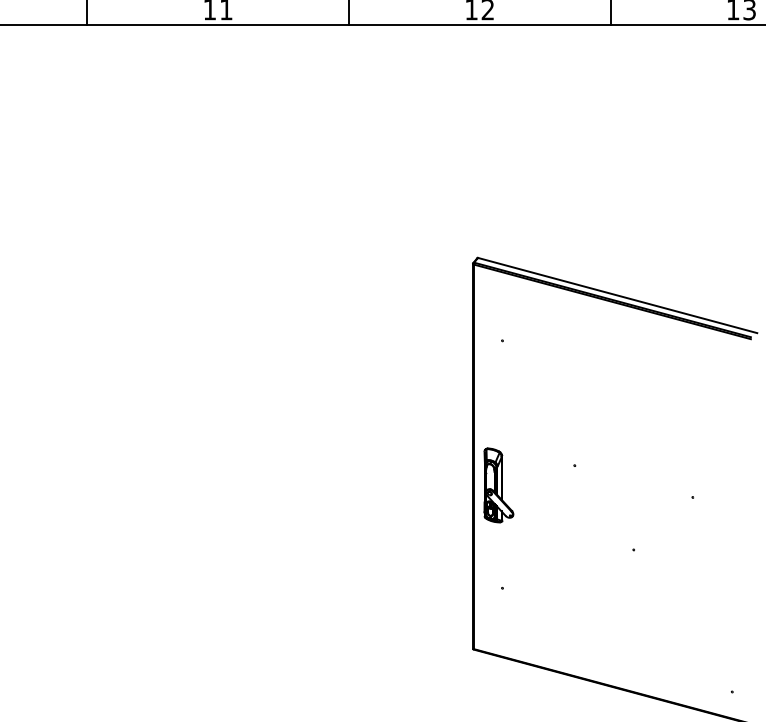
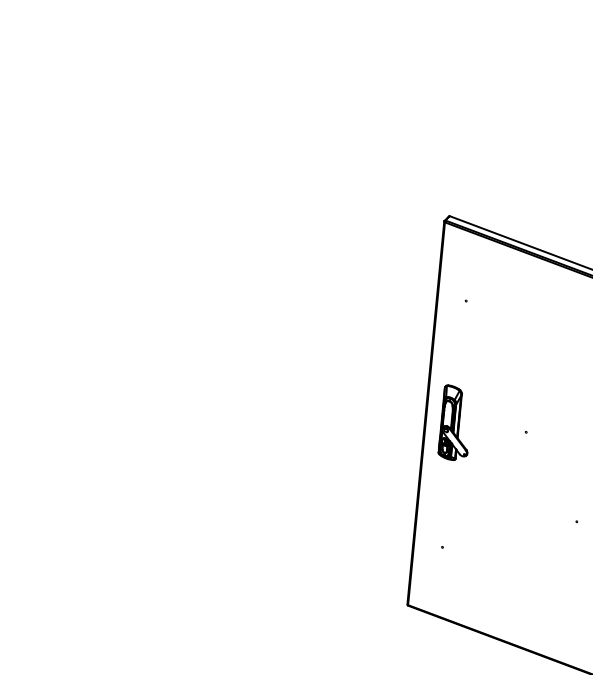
part: (498, 485) -> (455, 423), moved

